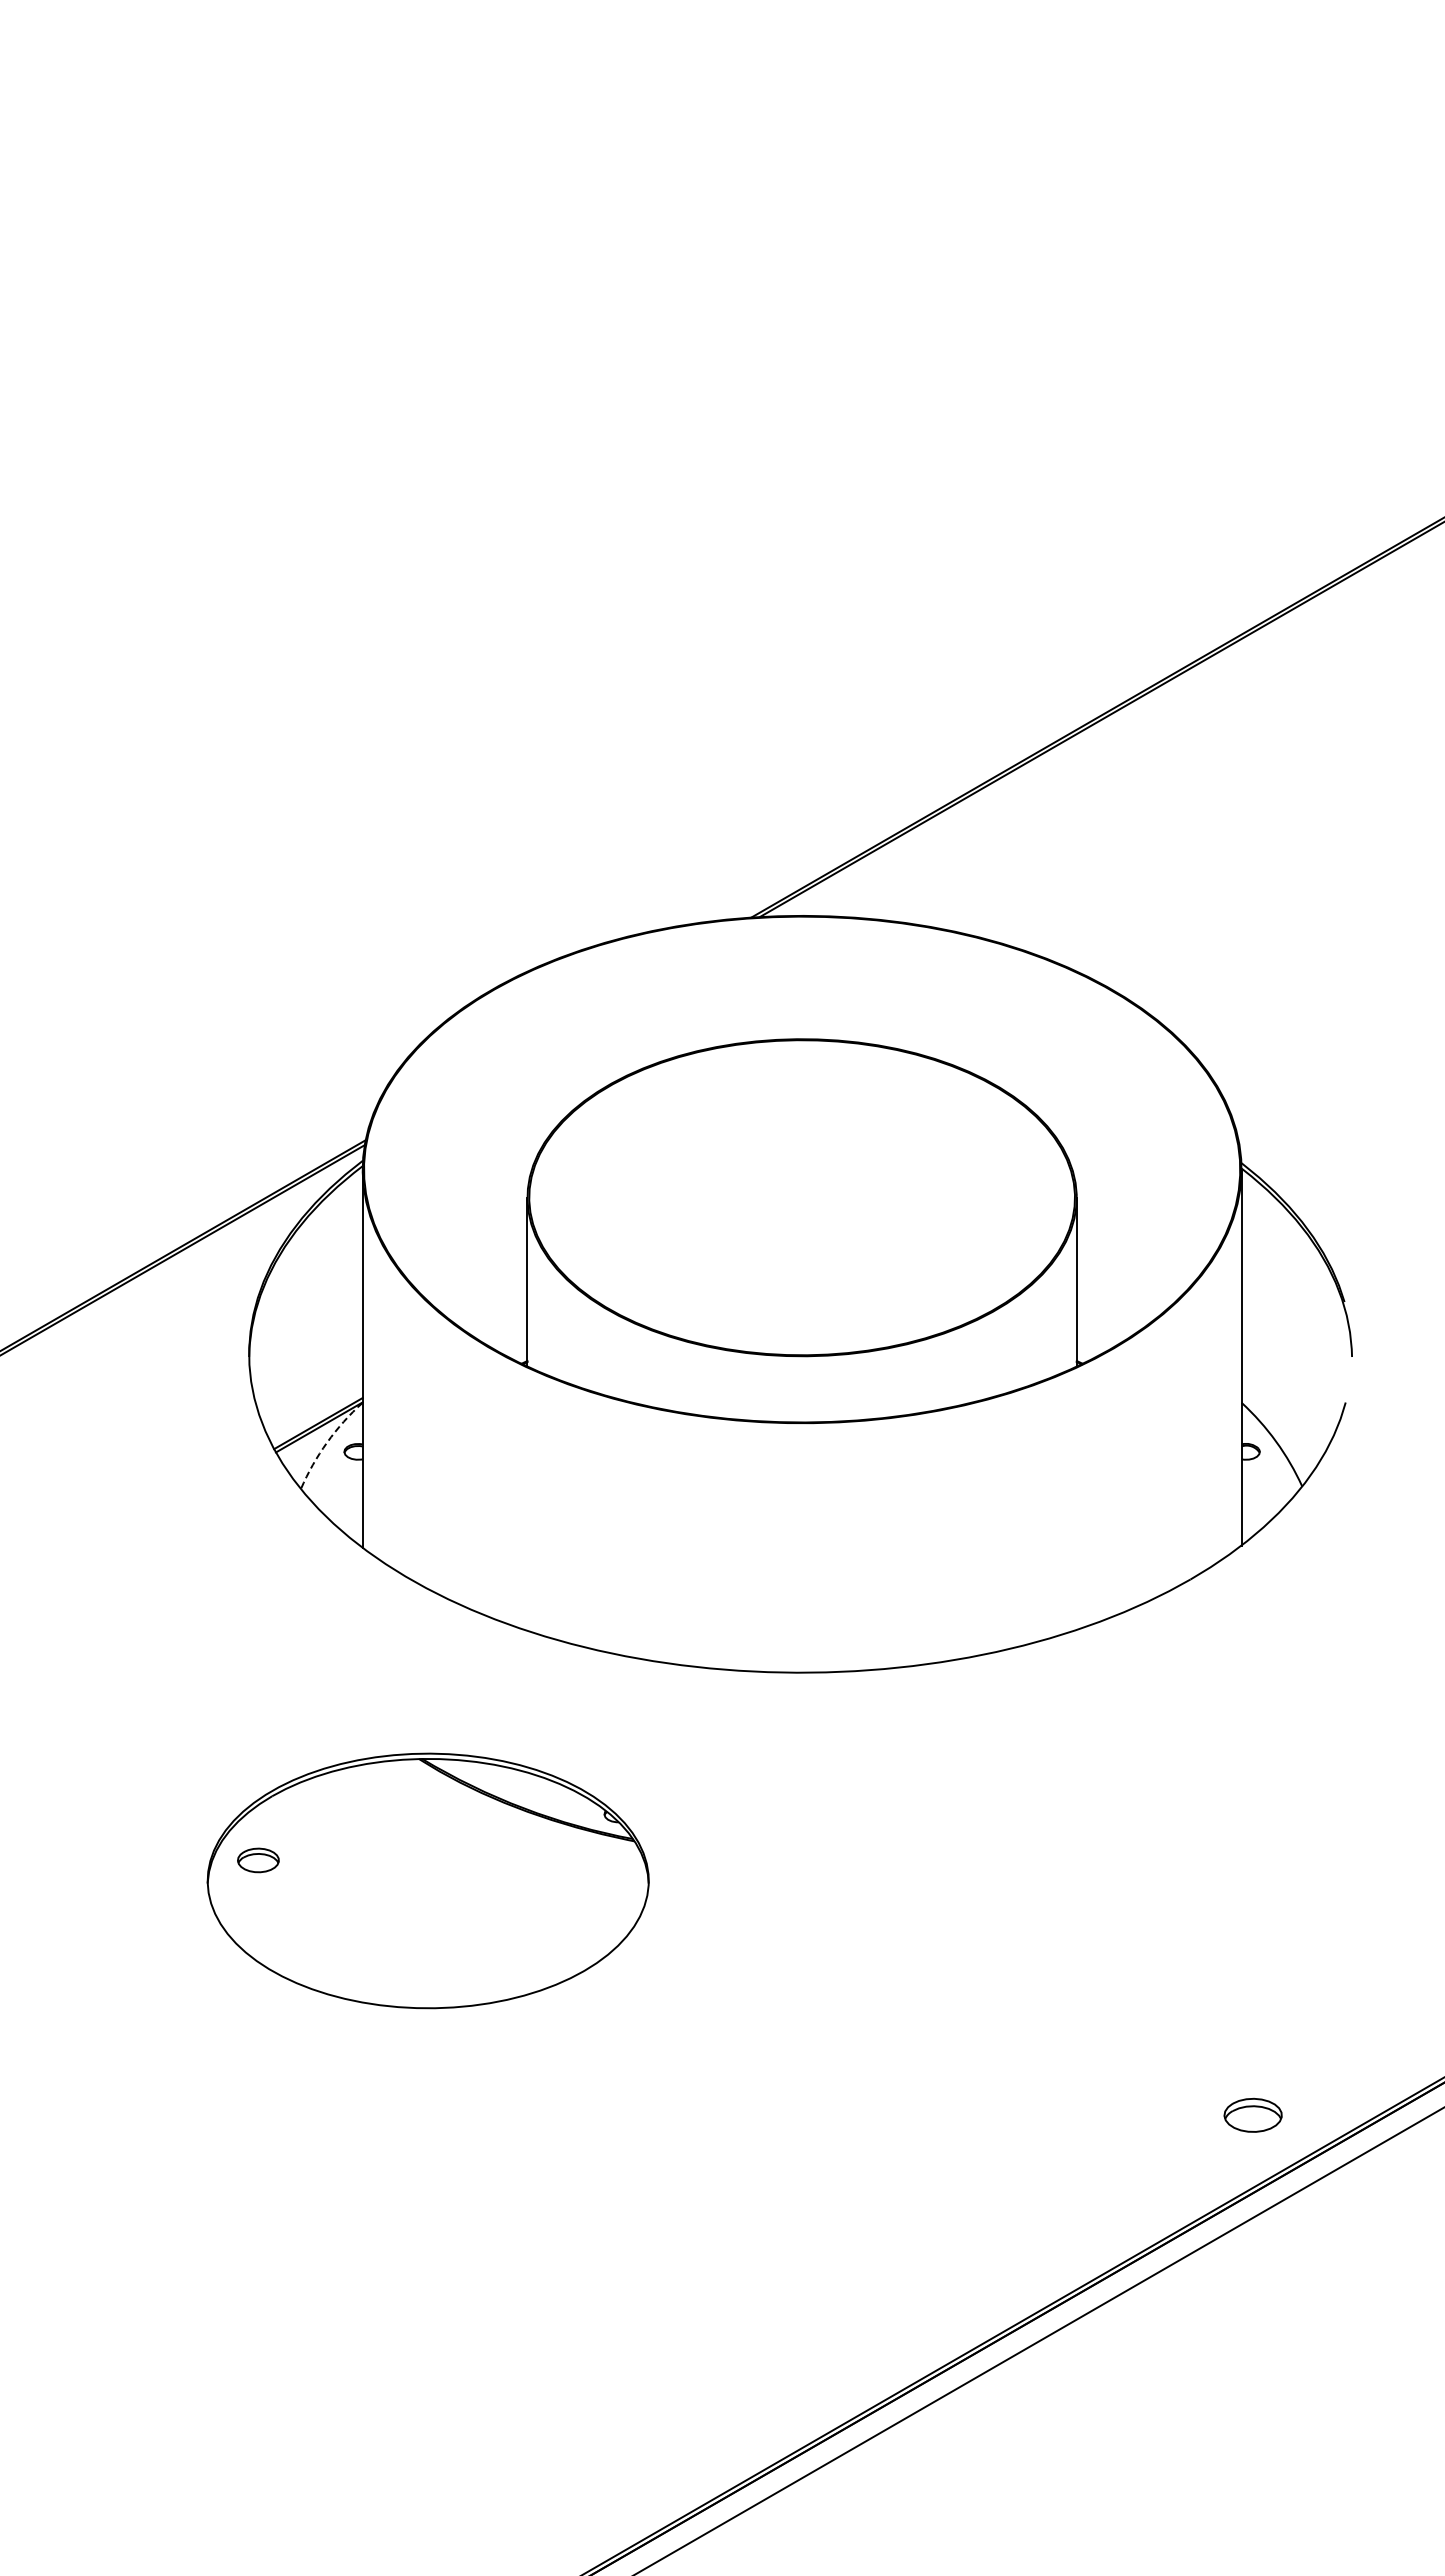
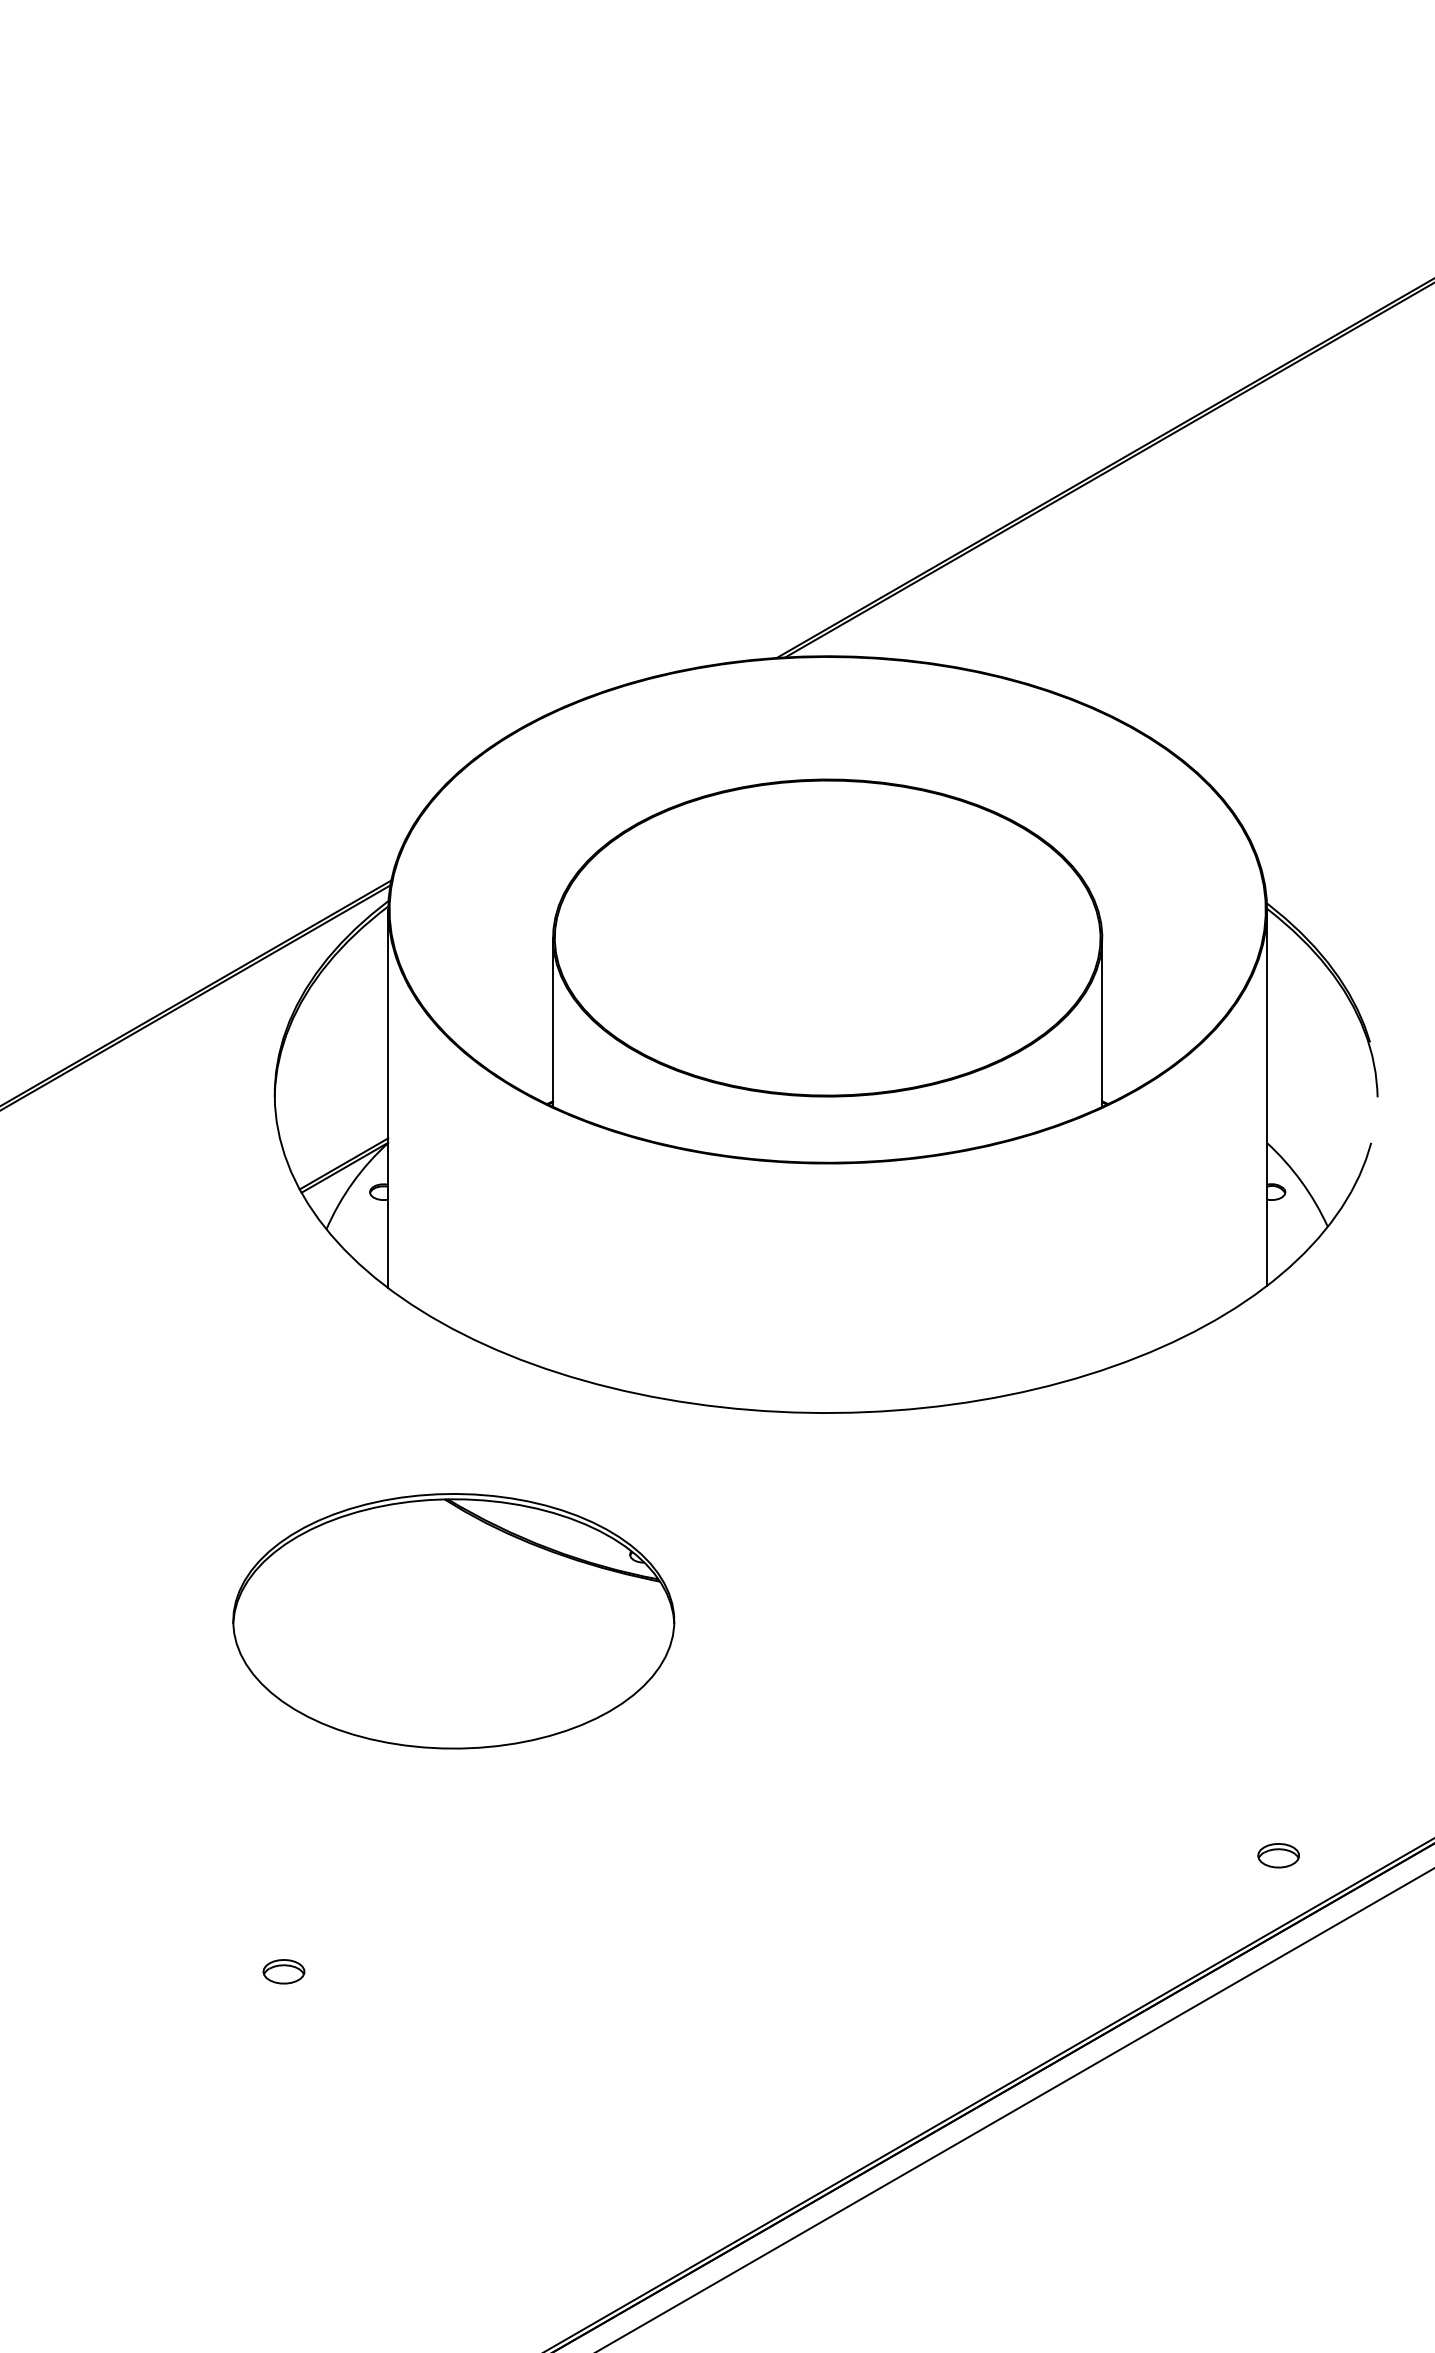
arc: (327, 1442) -> (353, 1182), dashed -> solid
part: (258, 1860) -> (284, 1971), moved
part: (1252, 2115) -> (1278, 1855), size x0.71

